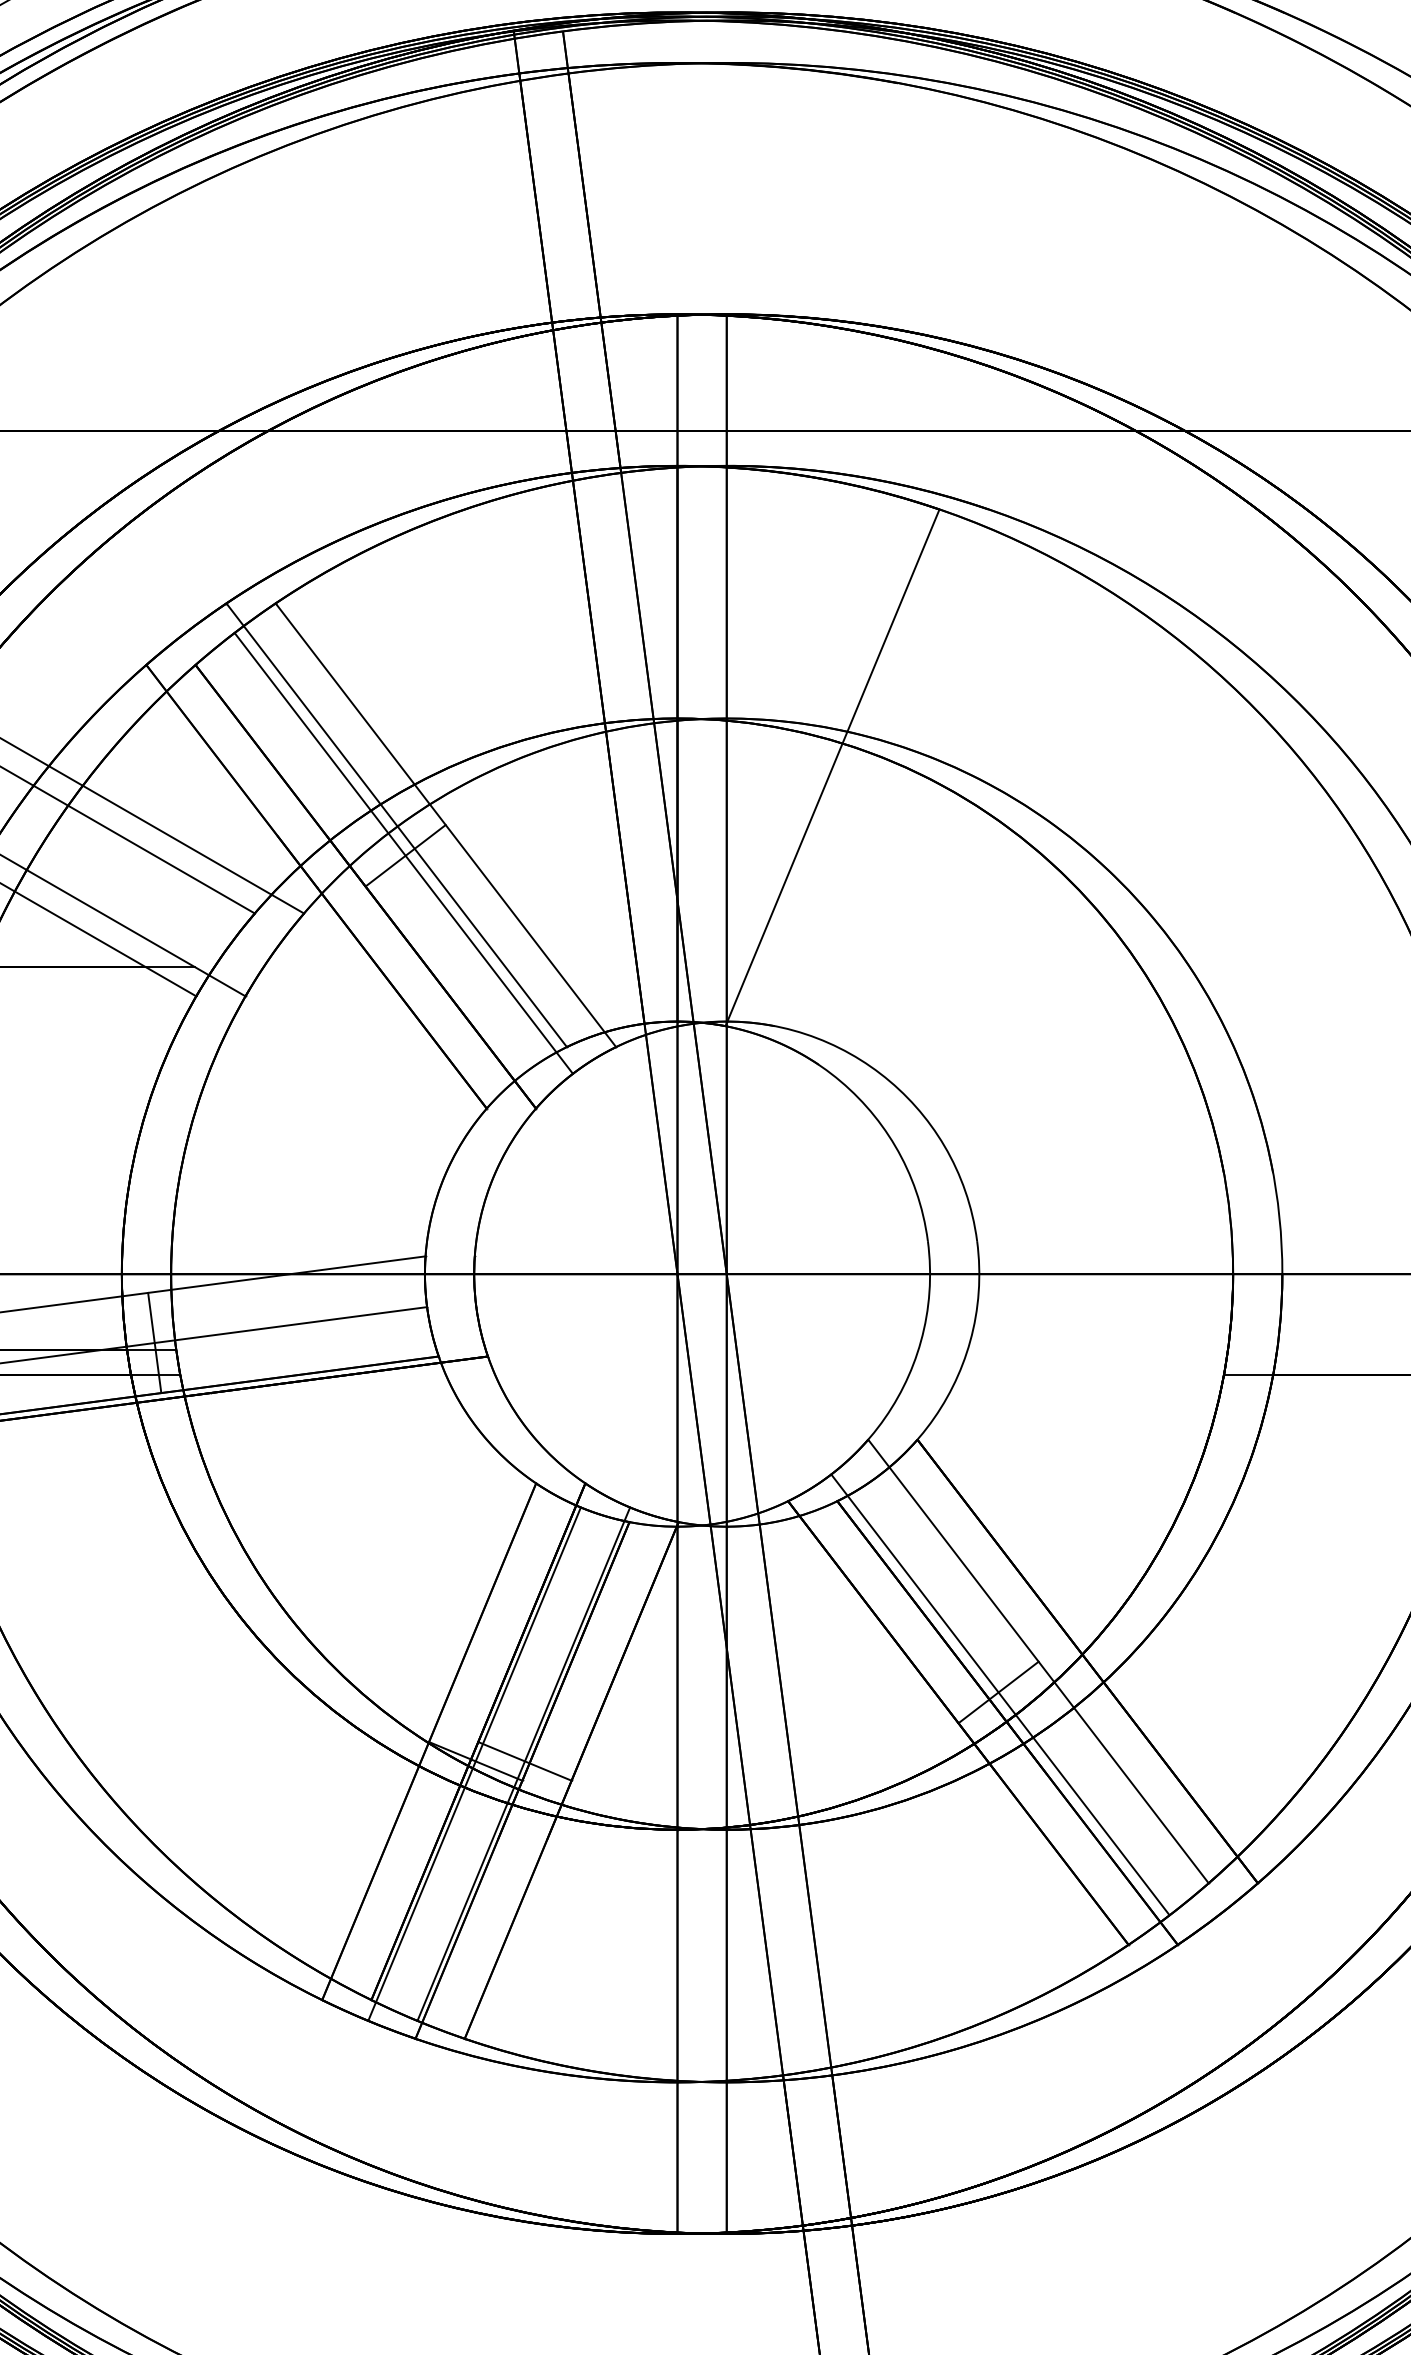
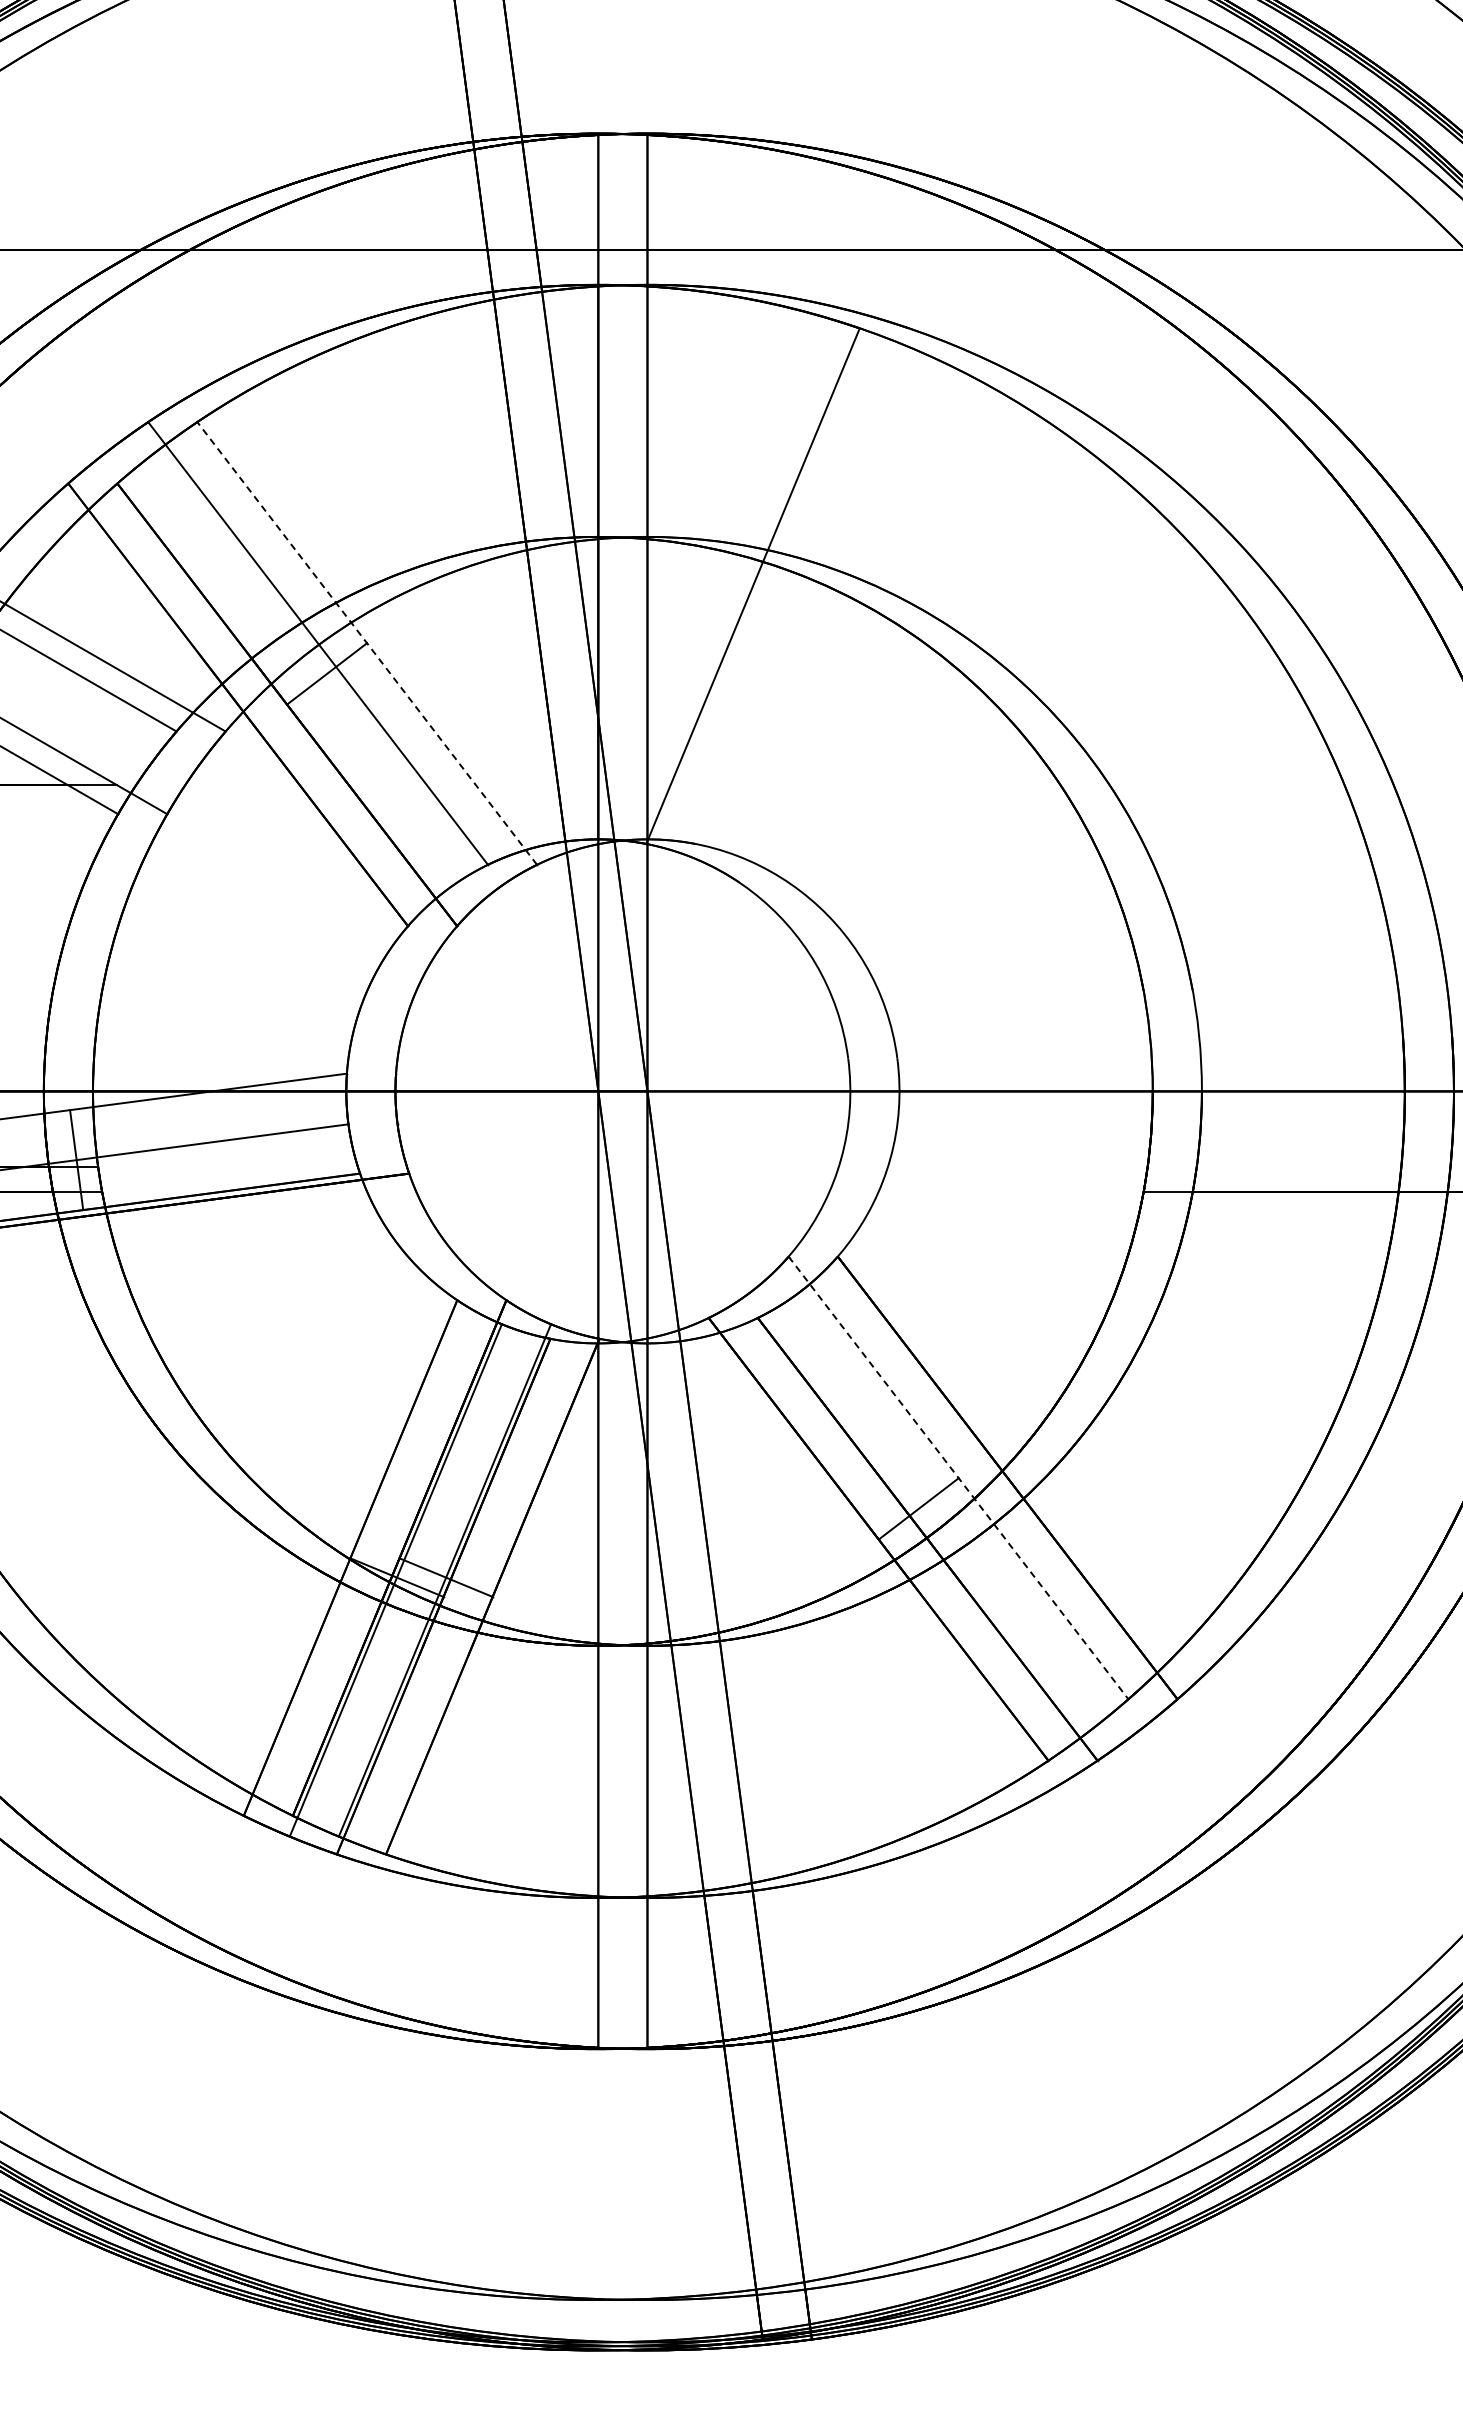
line: (446, 825) -> (367, 643), solid -> dashed
line: (403, 853) -> (324, 671), removed
line: (1038, 1661) -> (958, 1477), solid -> dashed
line: (1000, 1695) -> (920, 1511), removed

